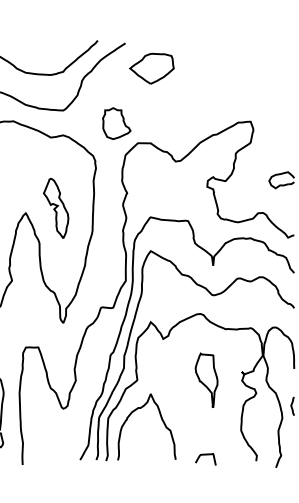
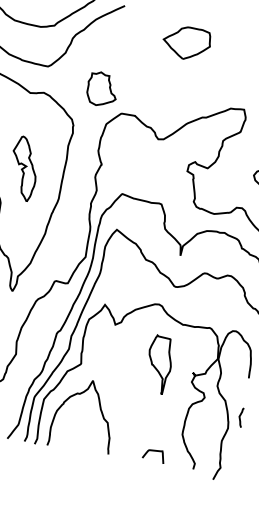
part: (151, 68) -> (186, 42), moved
part: (206, 379) -> (159, 363), moved
curve: (205, 455) -> (154, 451), moved

